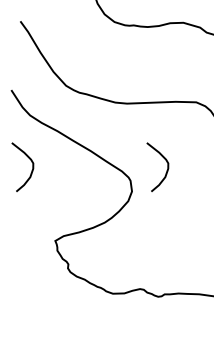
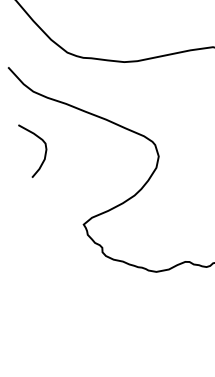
curve: (166, 162) -> (191, 118), removed

